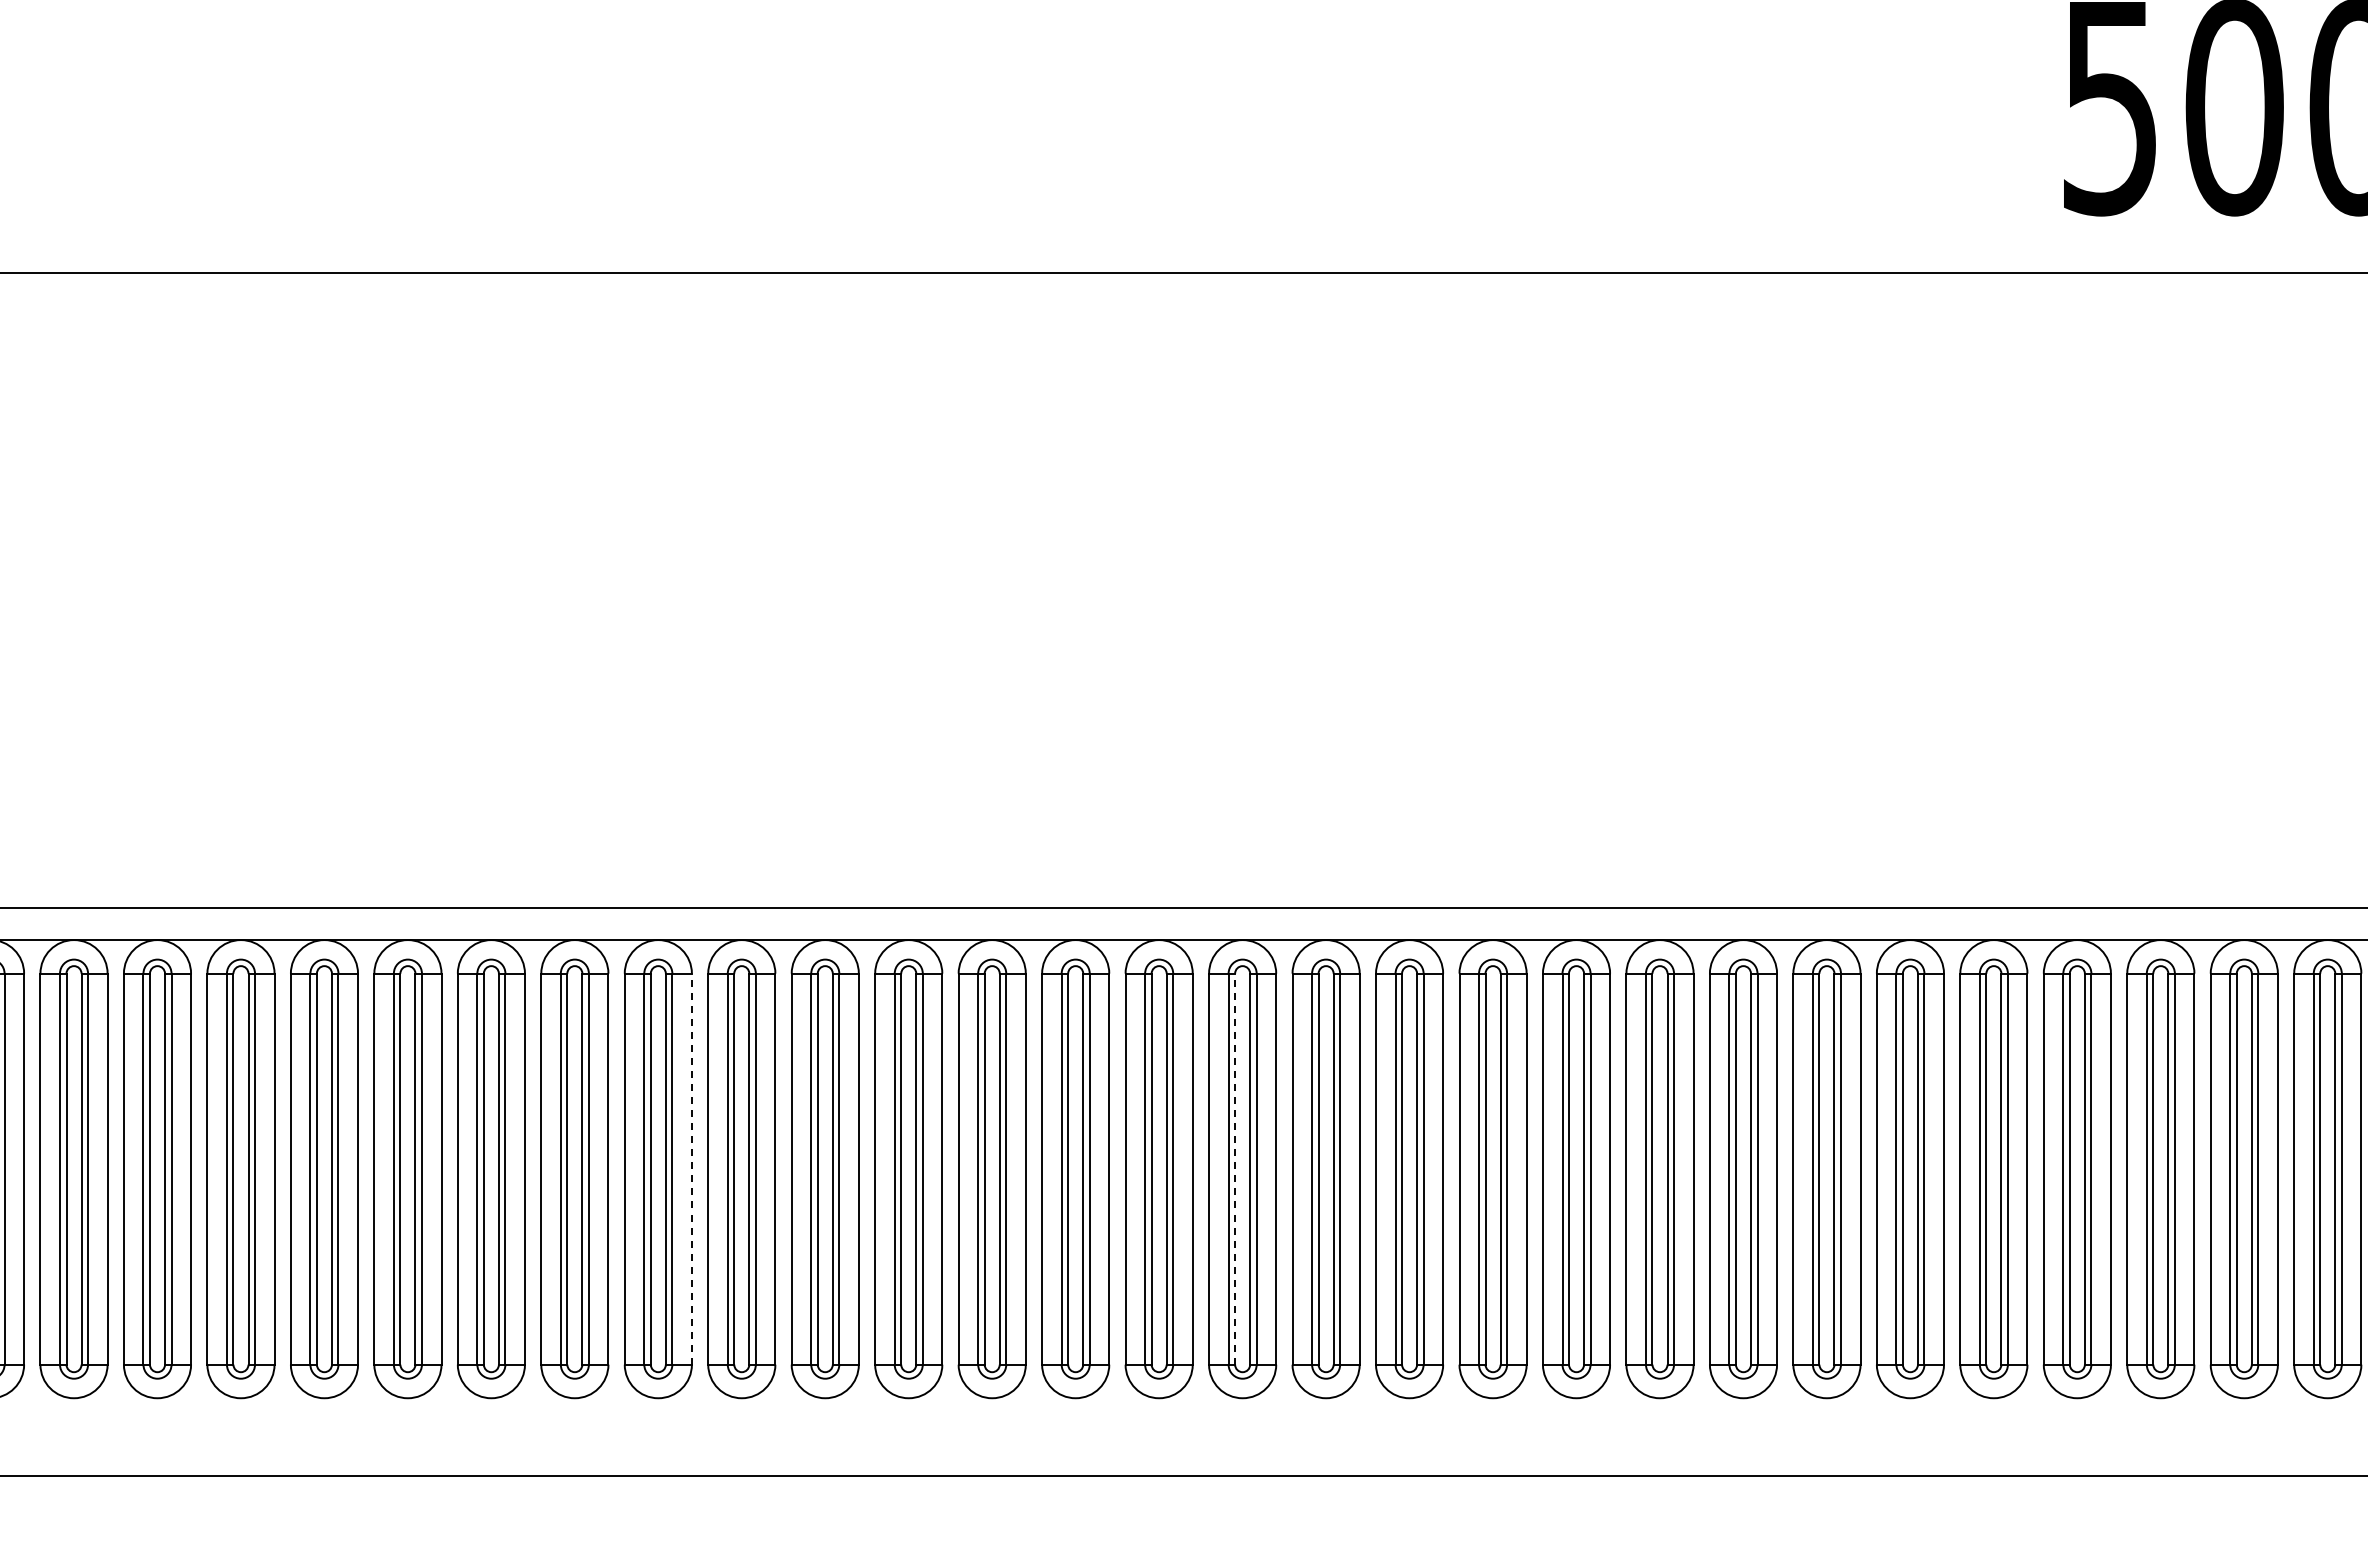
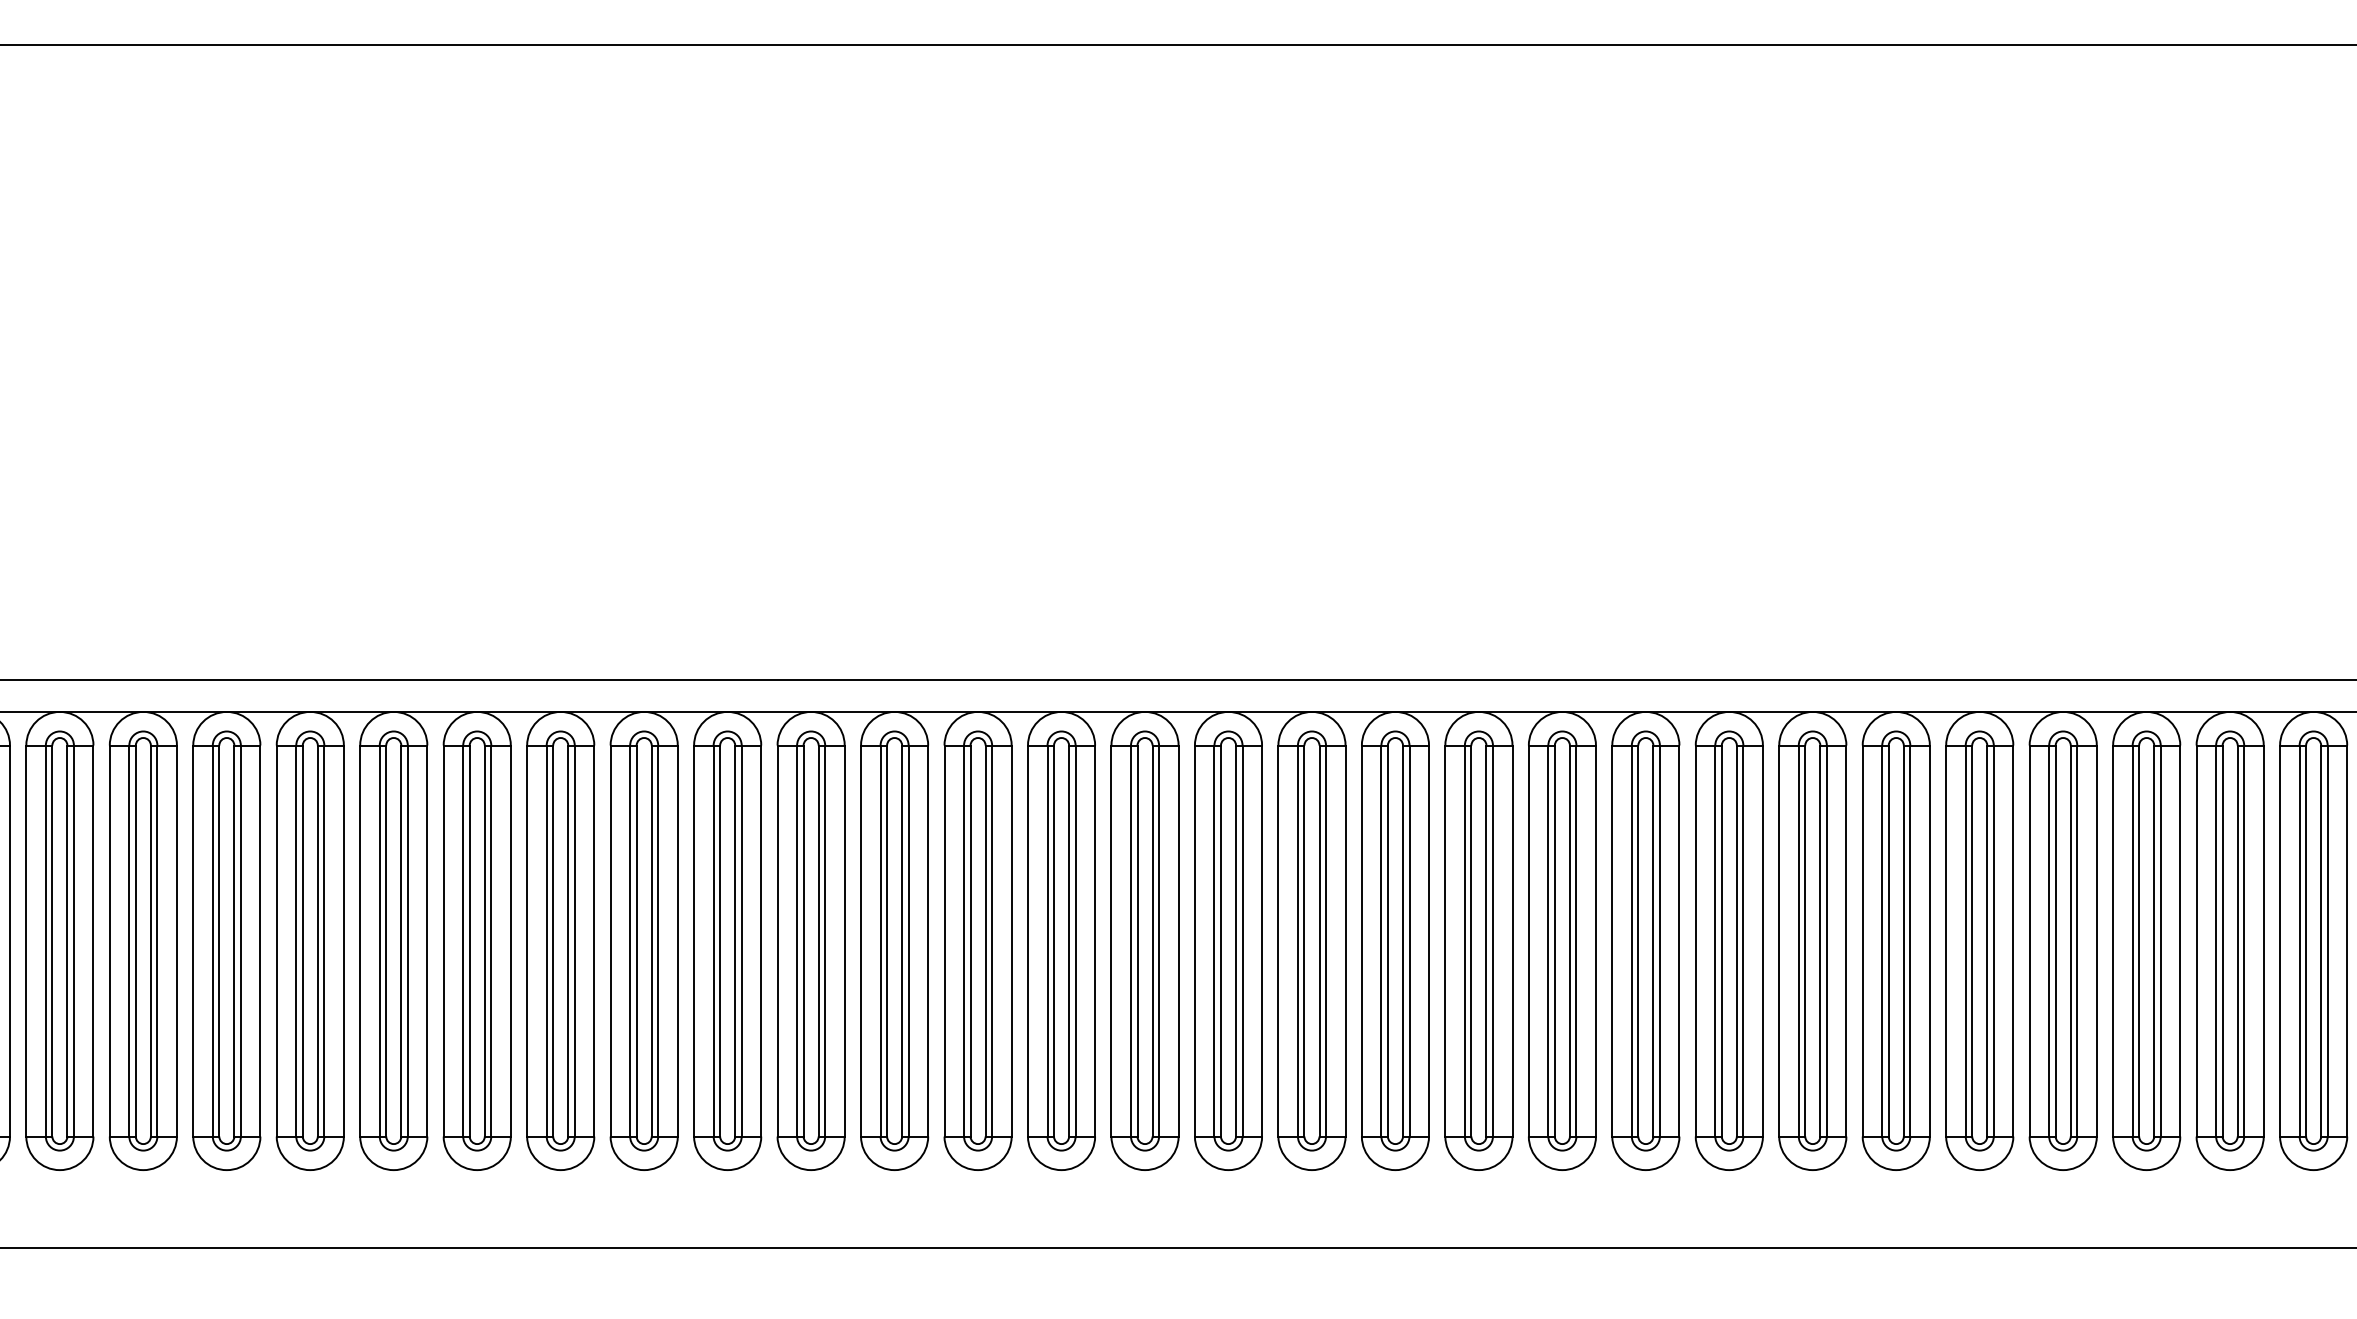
line: (691, 1169) -> (510, 941), dashed -> solid
line: (1235, 1169) -> (1054, 941), dashed -> solid

